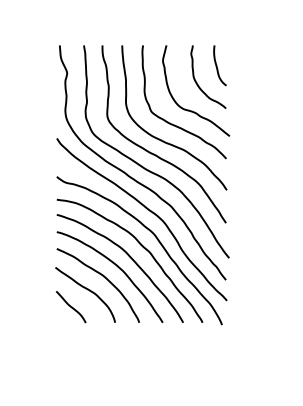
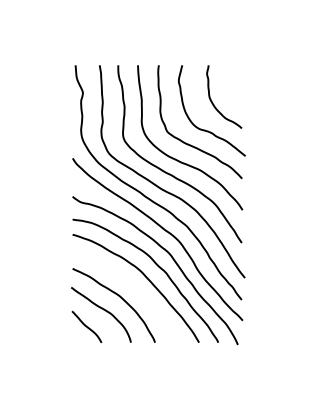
curve: (217, 65) -> (233, 85), removed
curve: (117, 267) -> (133, 287), removed

